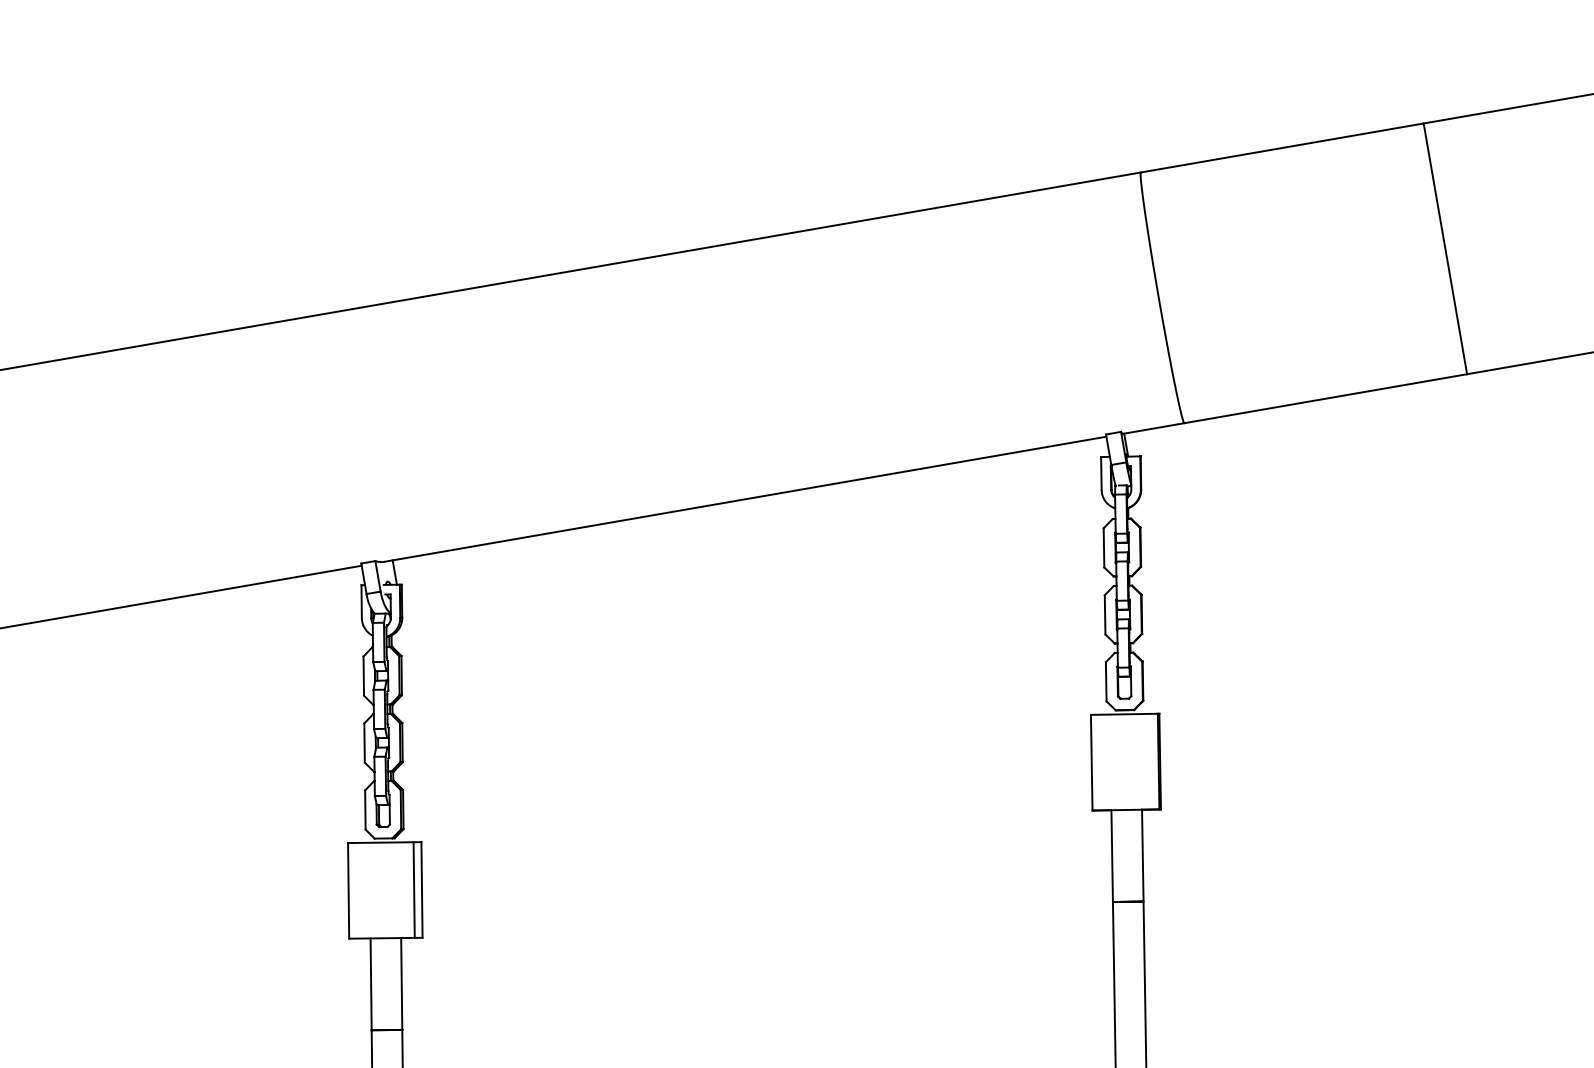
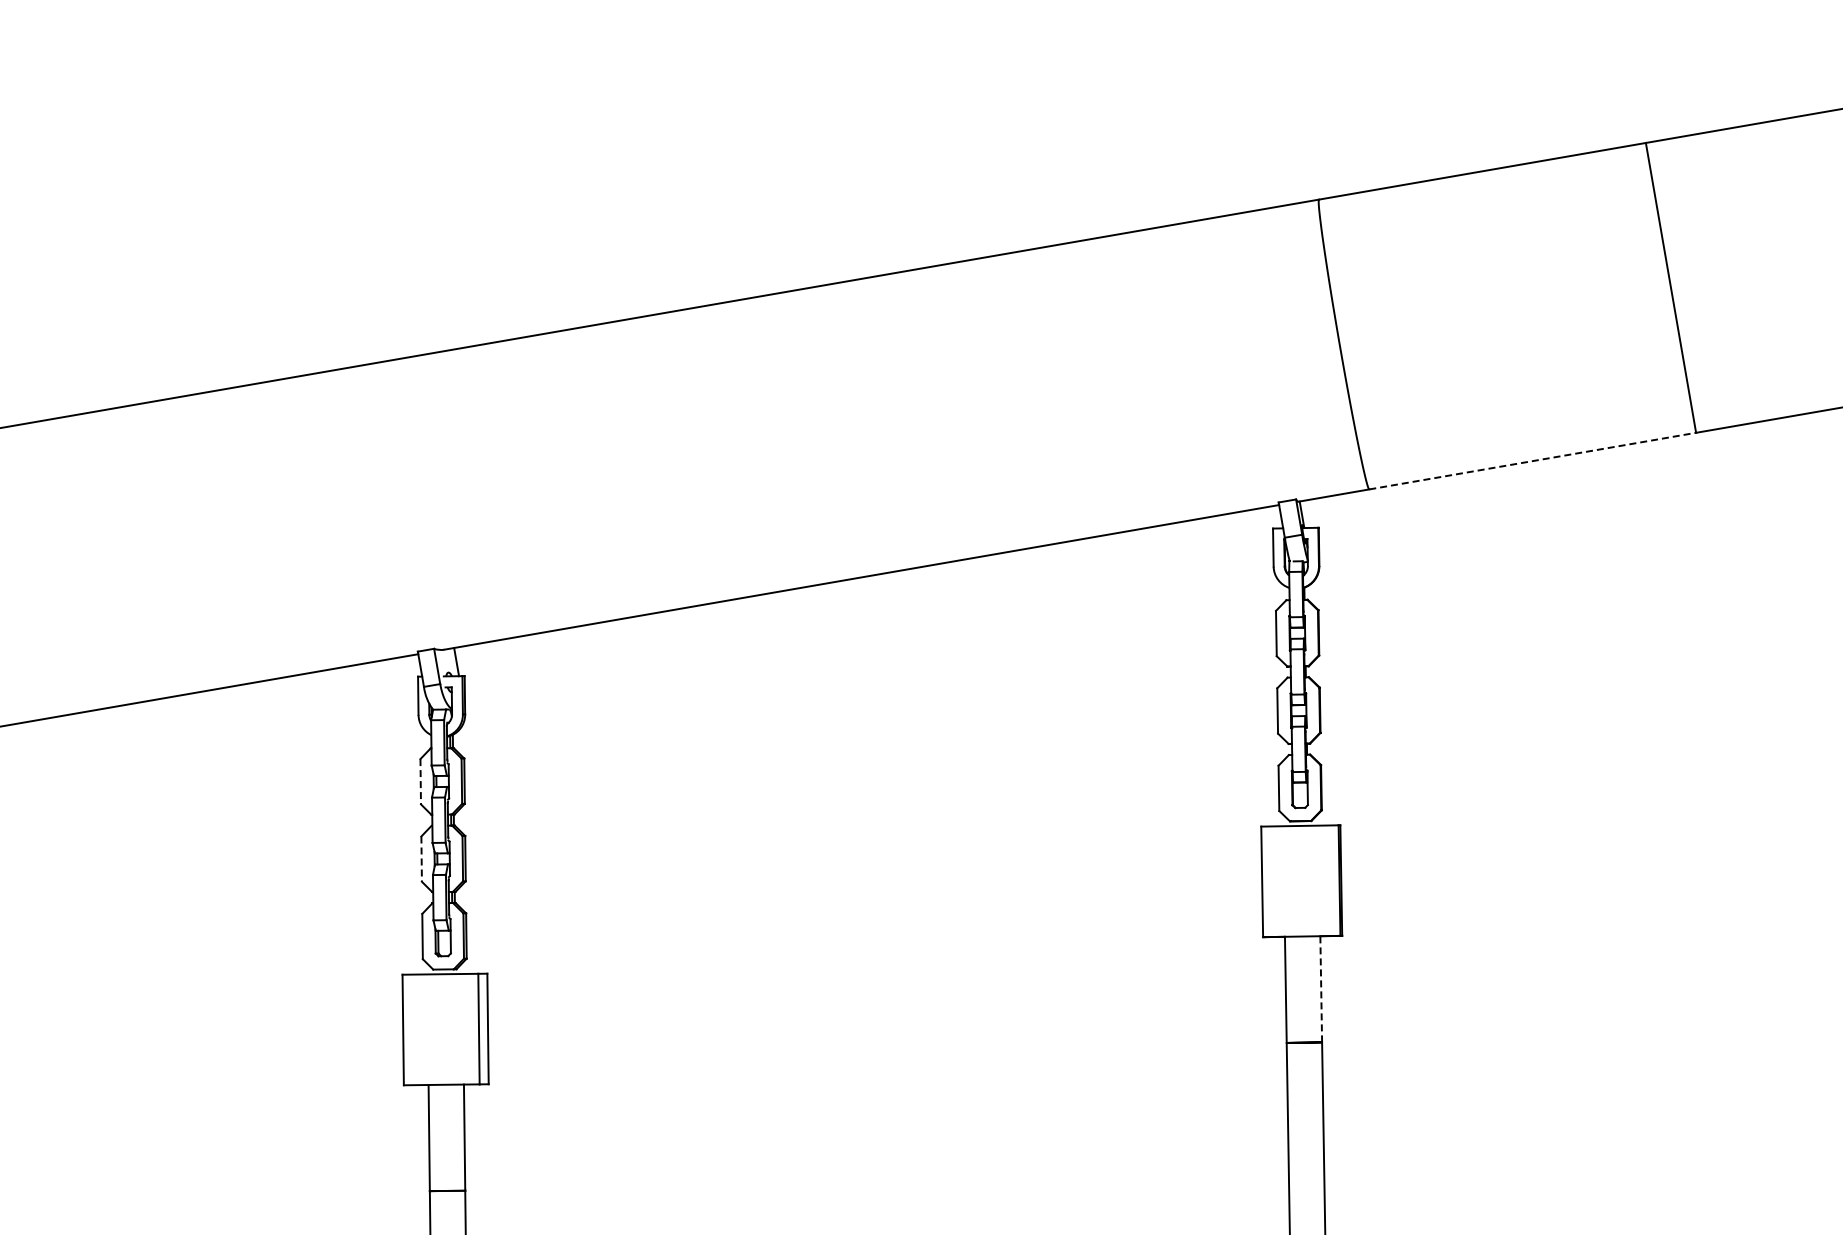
line: (1325, 399) -> (1532, 461), solid -> dashed
line: (363, 675) -> (420, 781), solid -> dashed
line: (364, 743) -> (421, 859), solid -> dashed
line: (1143, 854) -> (1321, 988), solid -> dashed

